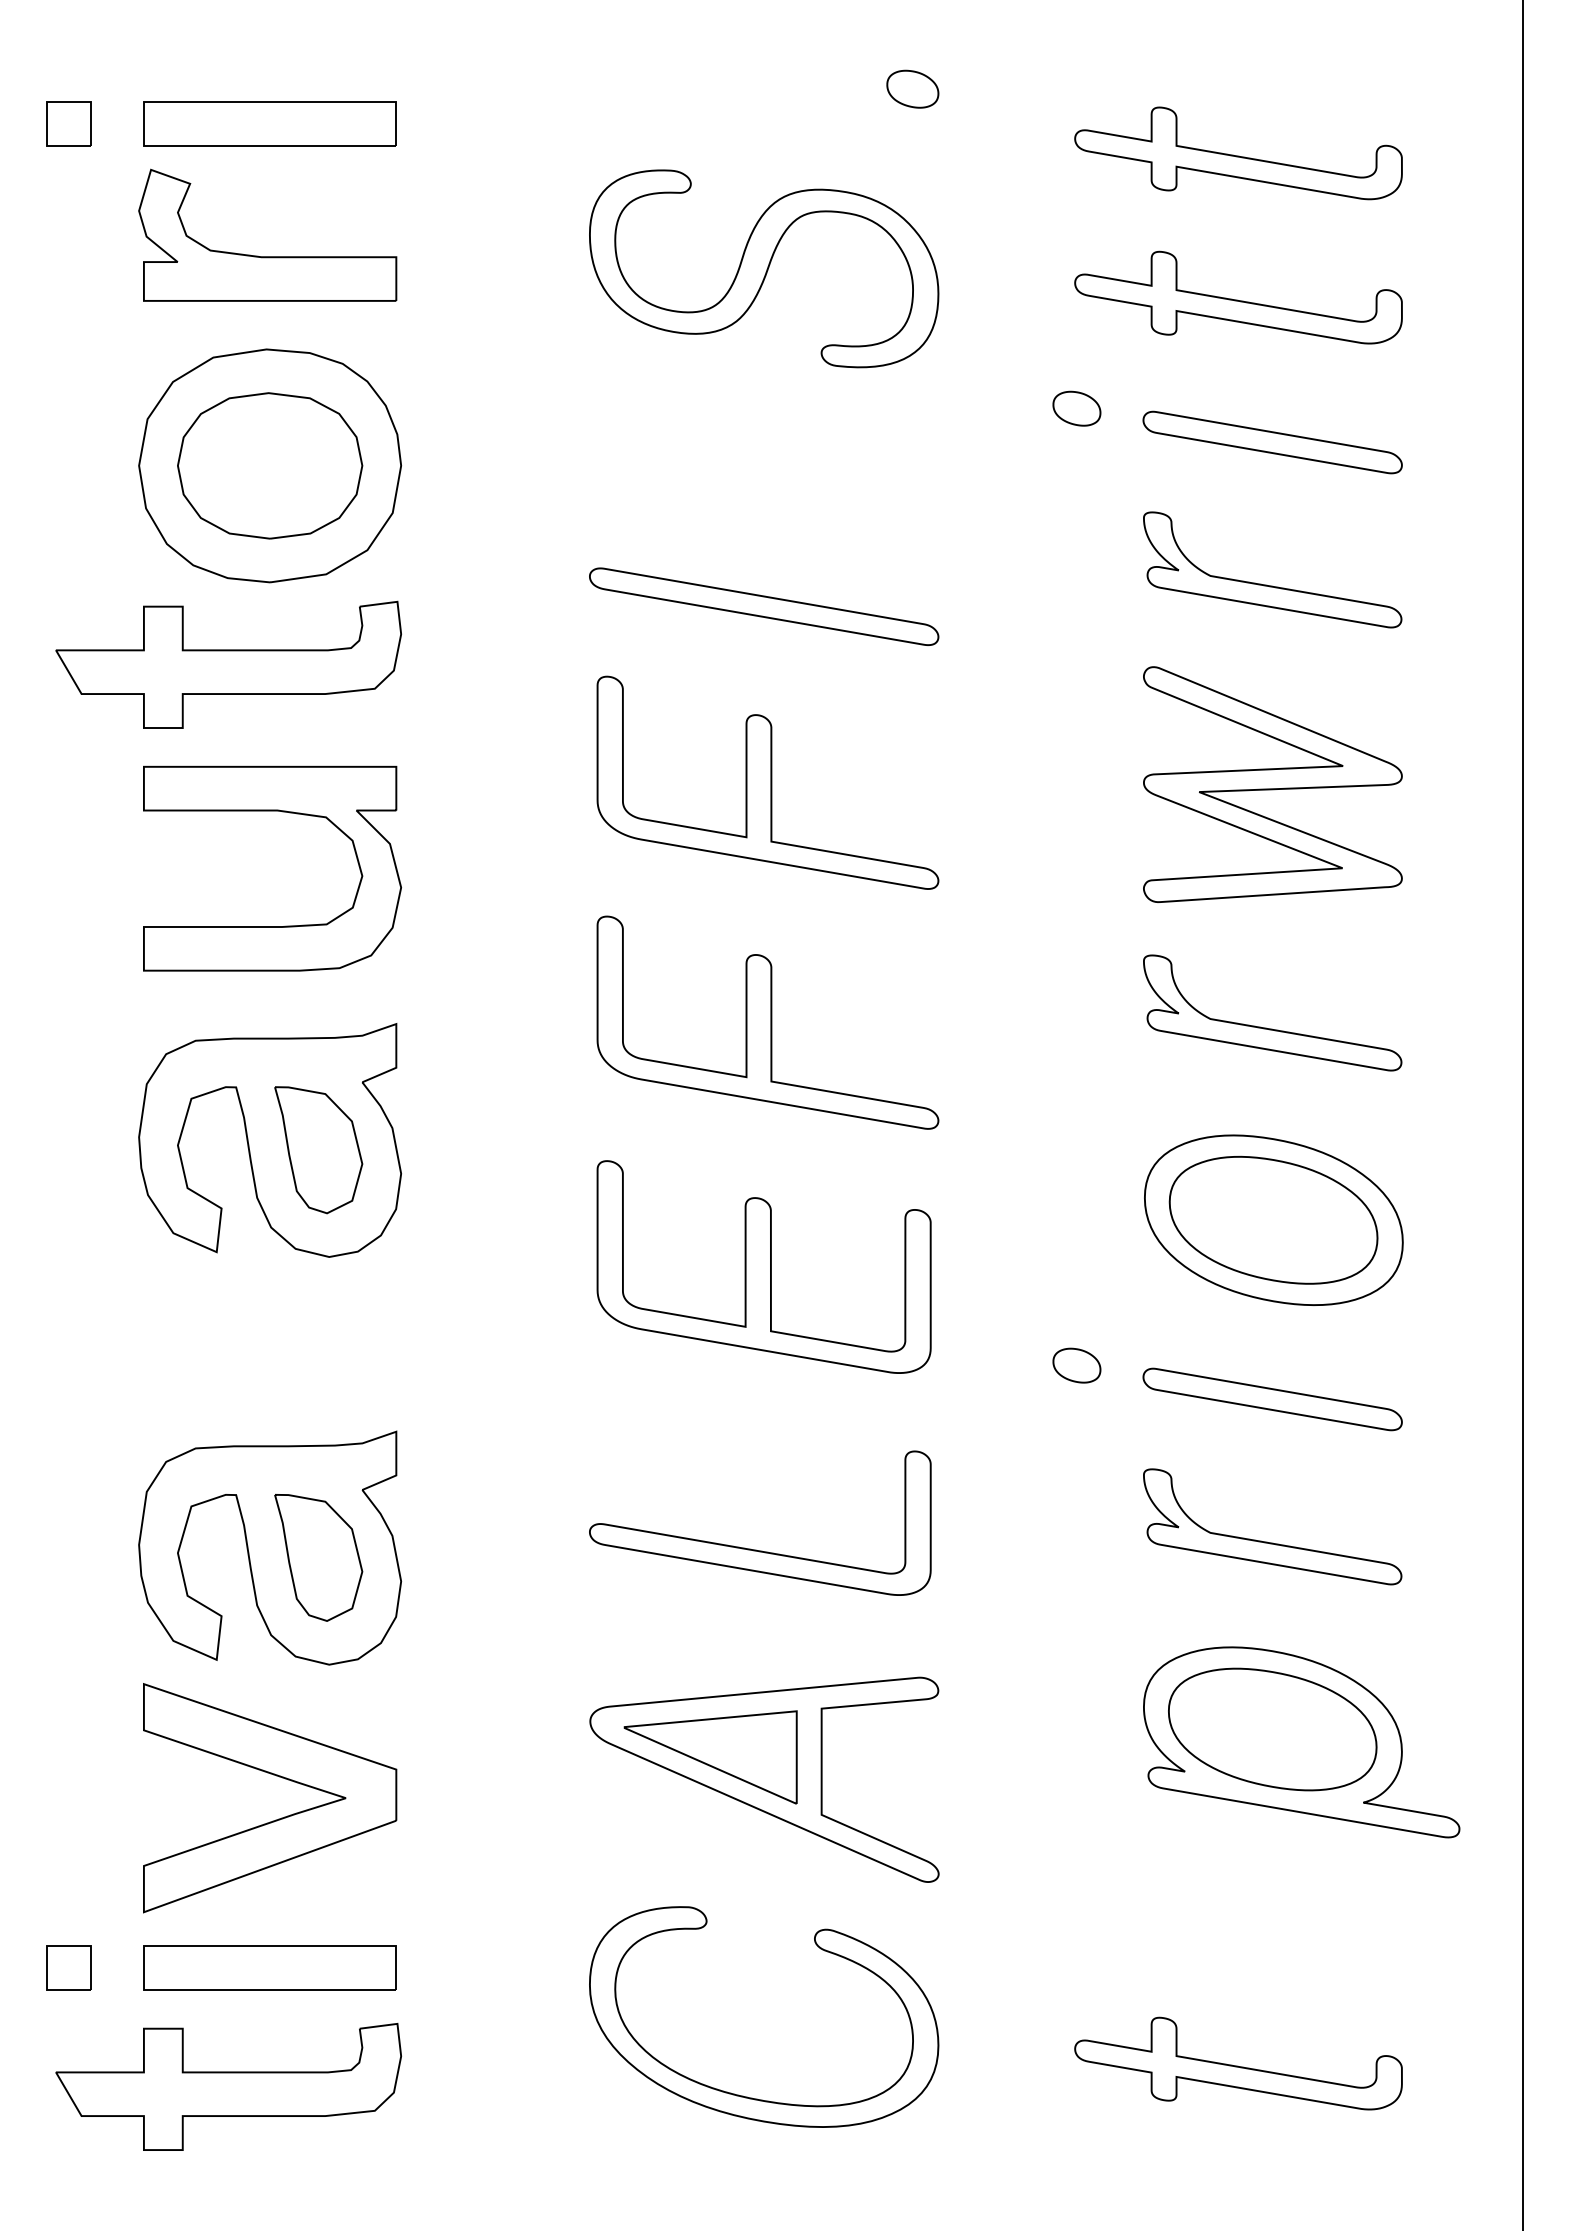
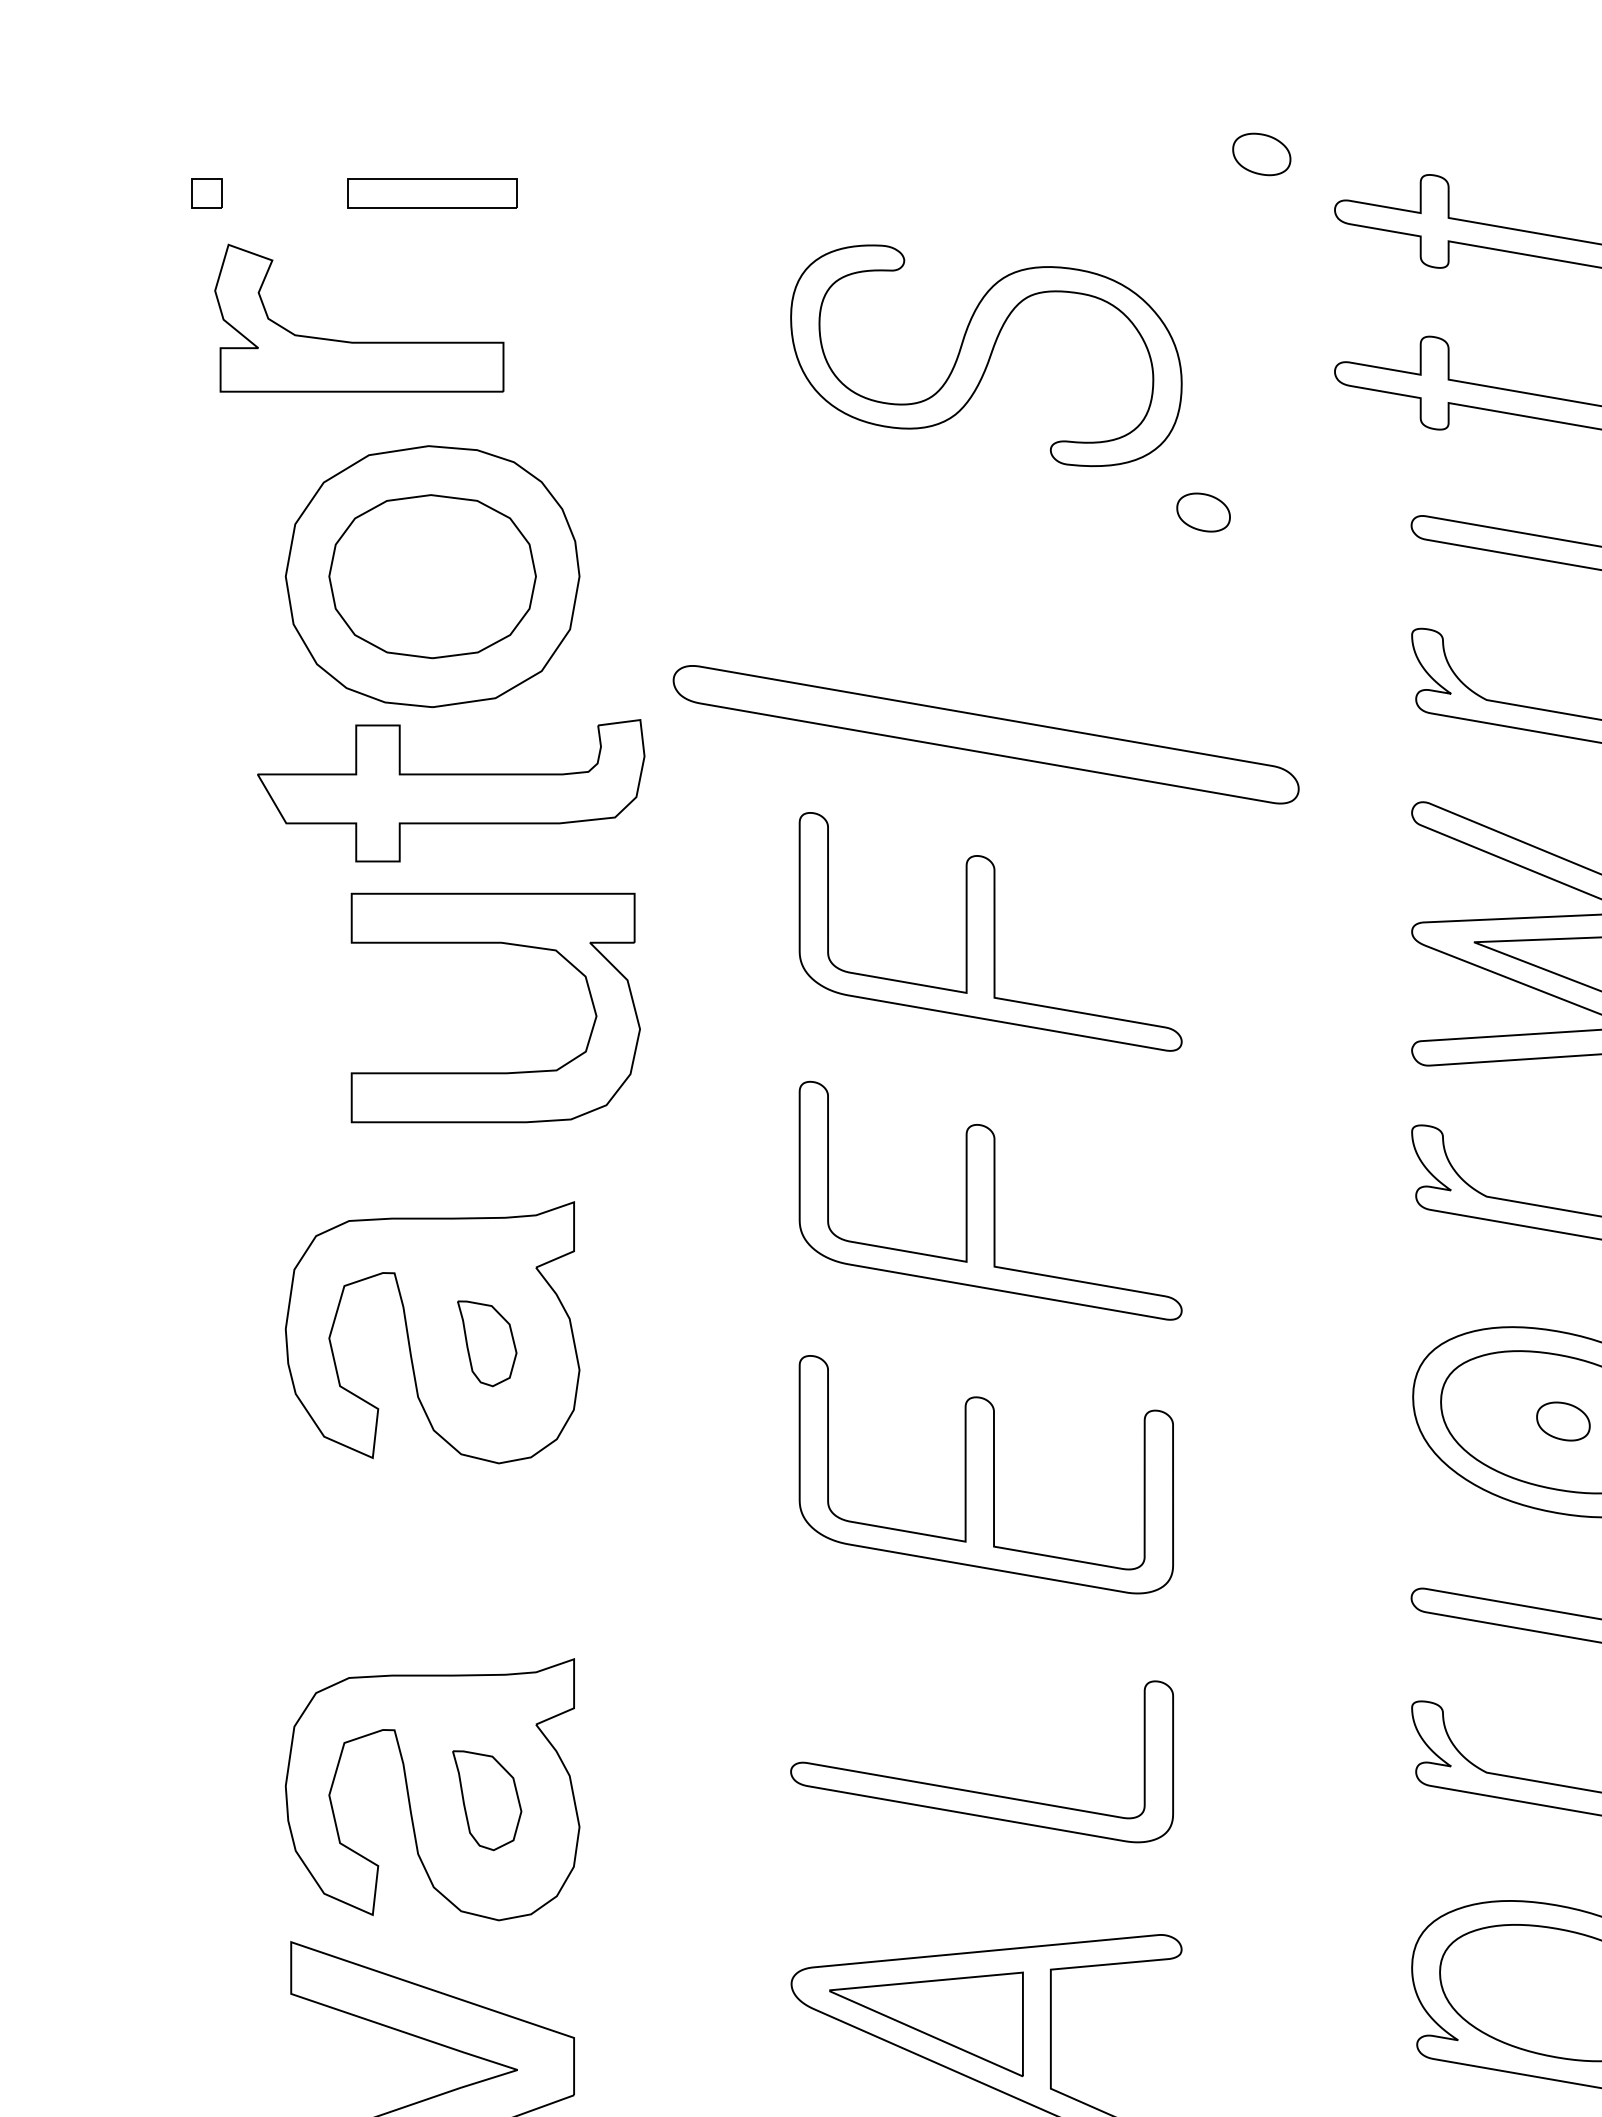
part: (912, 88) -> (1261, 153), moved
part: (68, 123) -> (206, 192), size x0.6
part: (269, 123) -> (431, 192), size x0.6
part: (267, 256) -> (359, 341), moved
part: (1076, 408) -> (1203, 512), moved
part: (764, 606) -> (986, 734), size x1.6
part: (228, 664) -> (450, 790), moved
part: (282, 812) -> (507, 944), moved
part: (318, 1150) -> (486, 1344), size x0.6
part: (1076, 1365) -> (1562, 1421), moved
part: (318, 1557) -> (486, 1800), size x0.7

